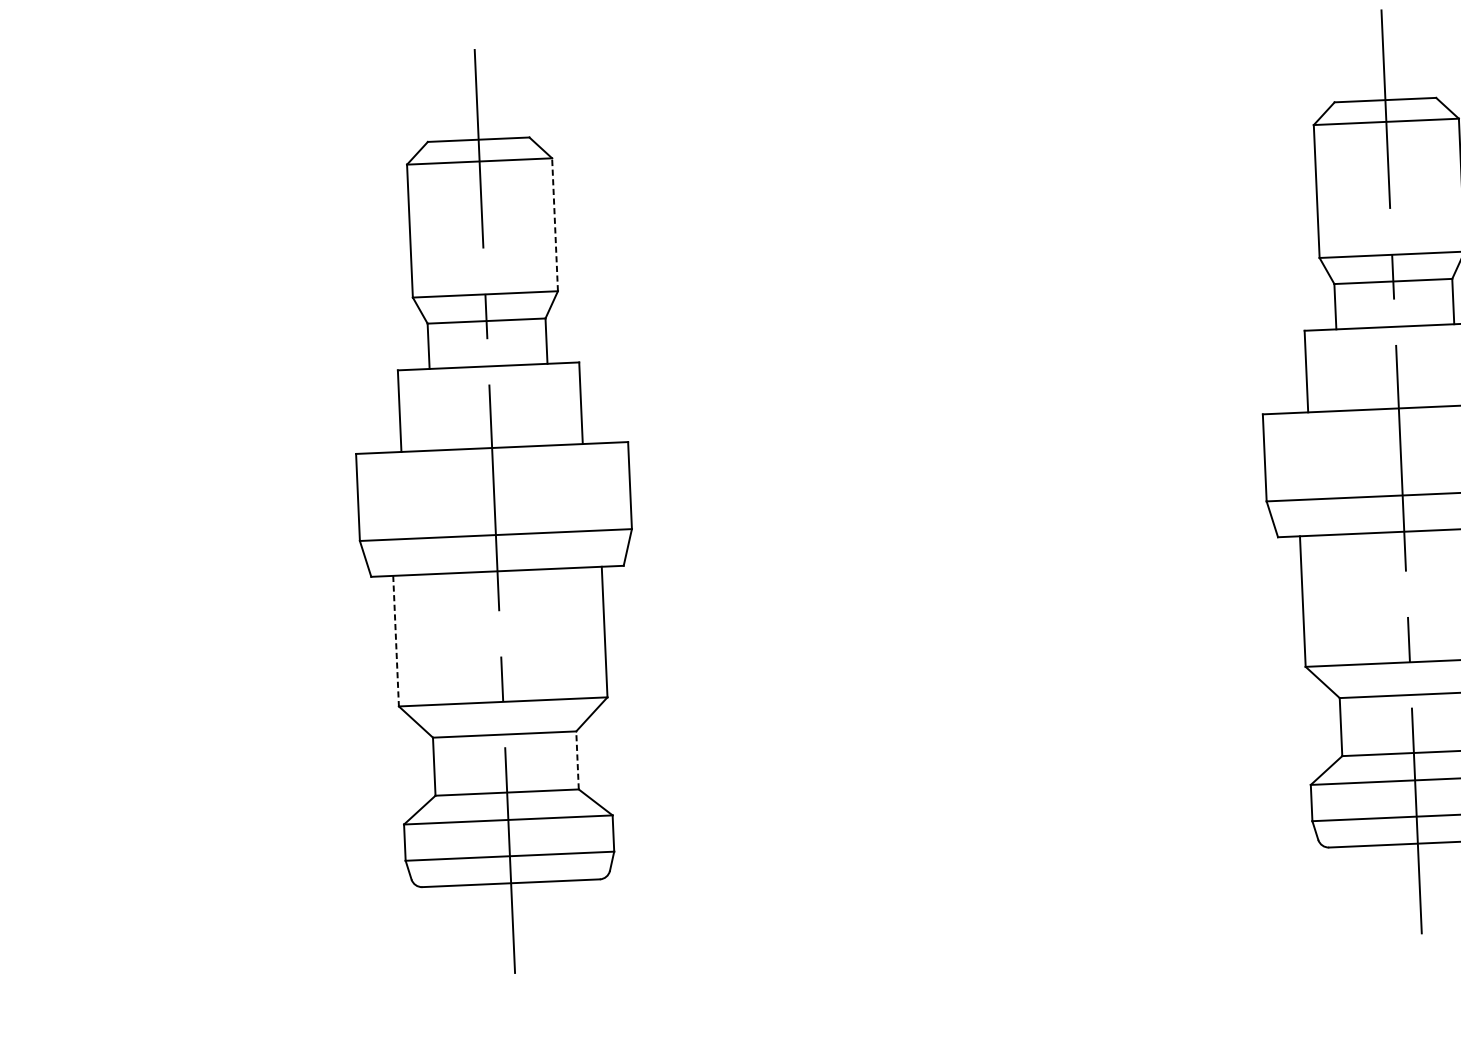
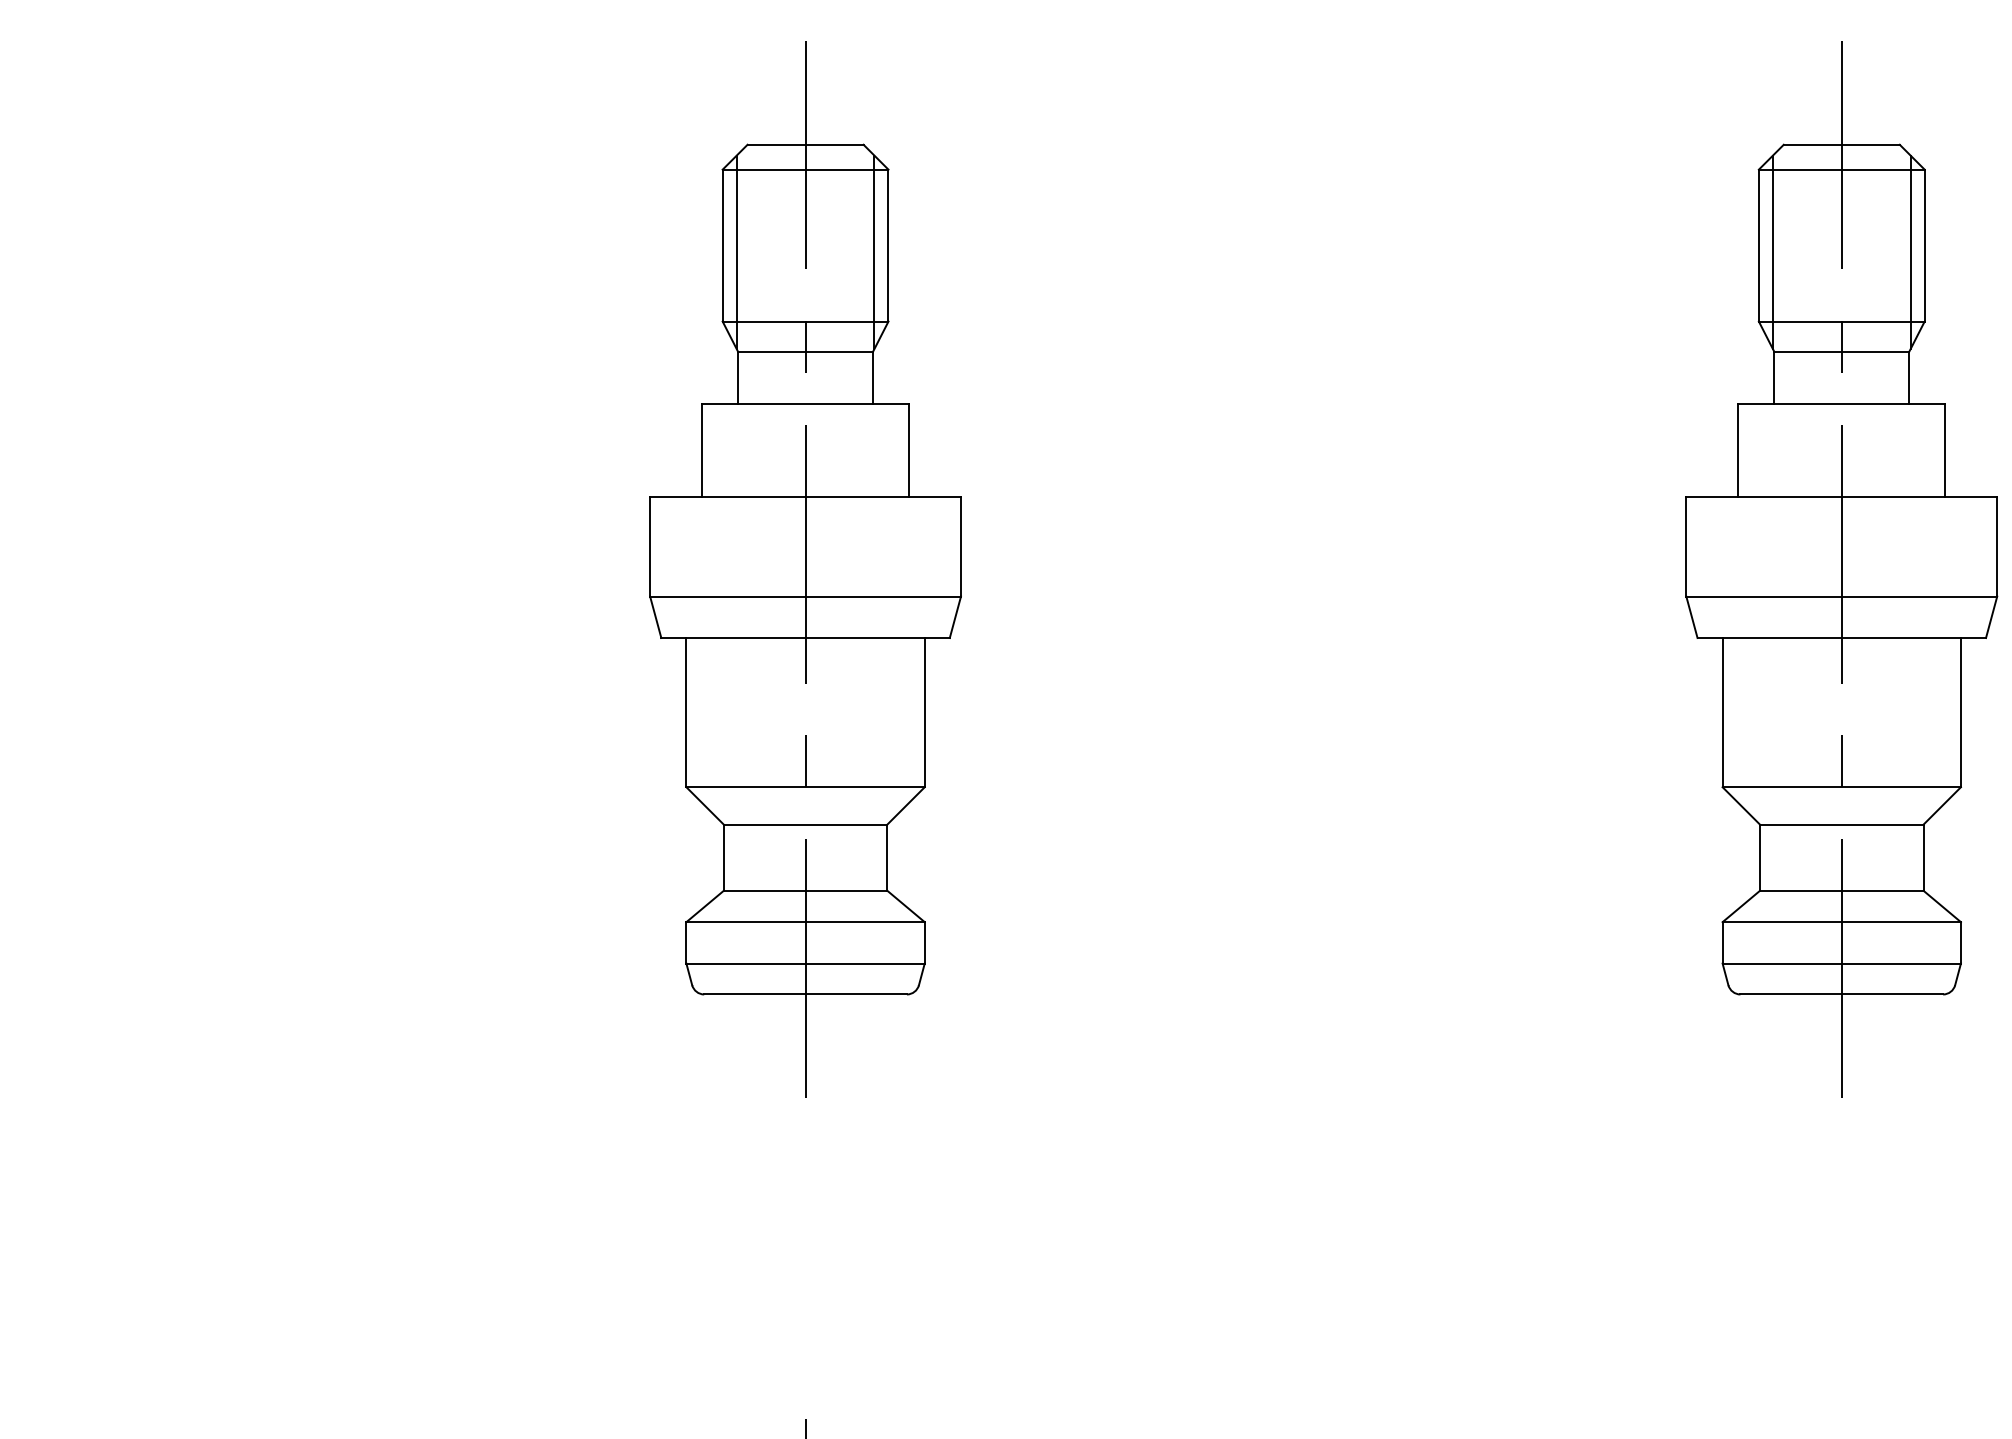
line: (1449, 191) -> (1910, 252), added
line: (1328, 197) -> (1772, 252), added
line: (555, 224) -> (888, 245), dashed -> solid
line: (543, 231) -> (874, 252), added
line: (422, 236) -> (736, 252), added
line: (396, 641) -> (686, 712), dashed -> solid
line: (577, 760) -> (887, 857), dashed -> solid

